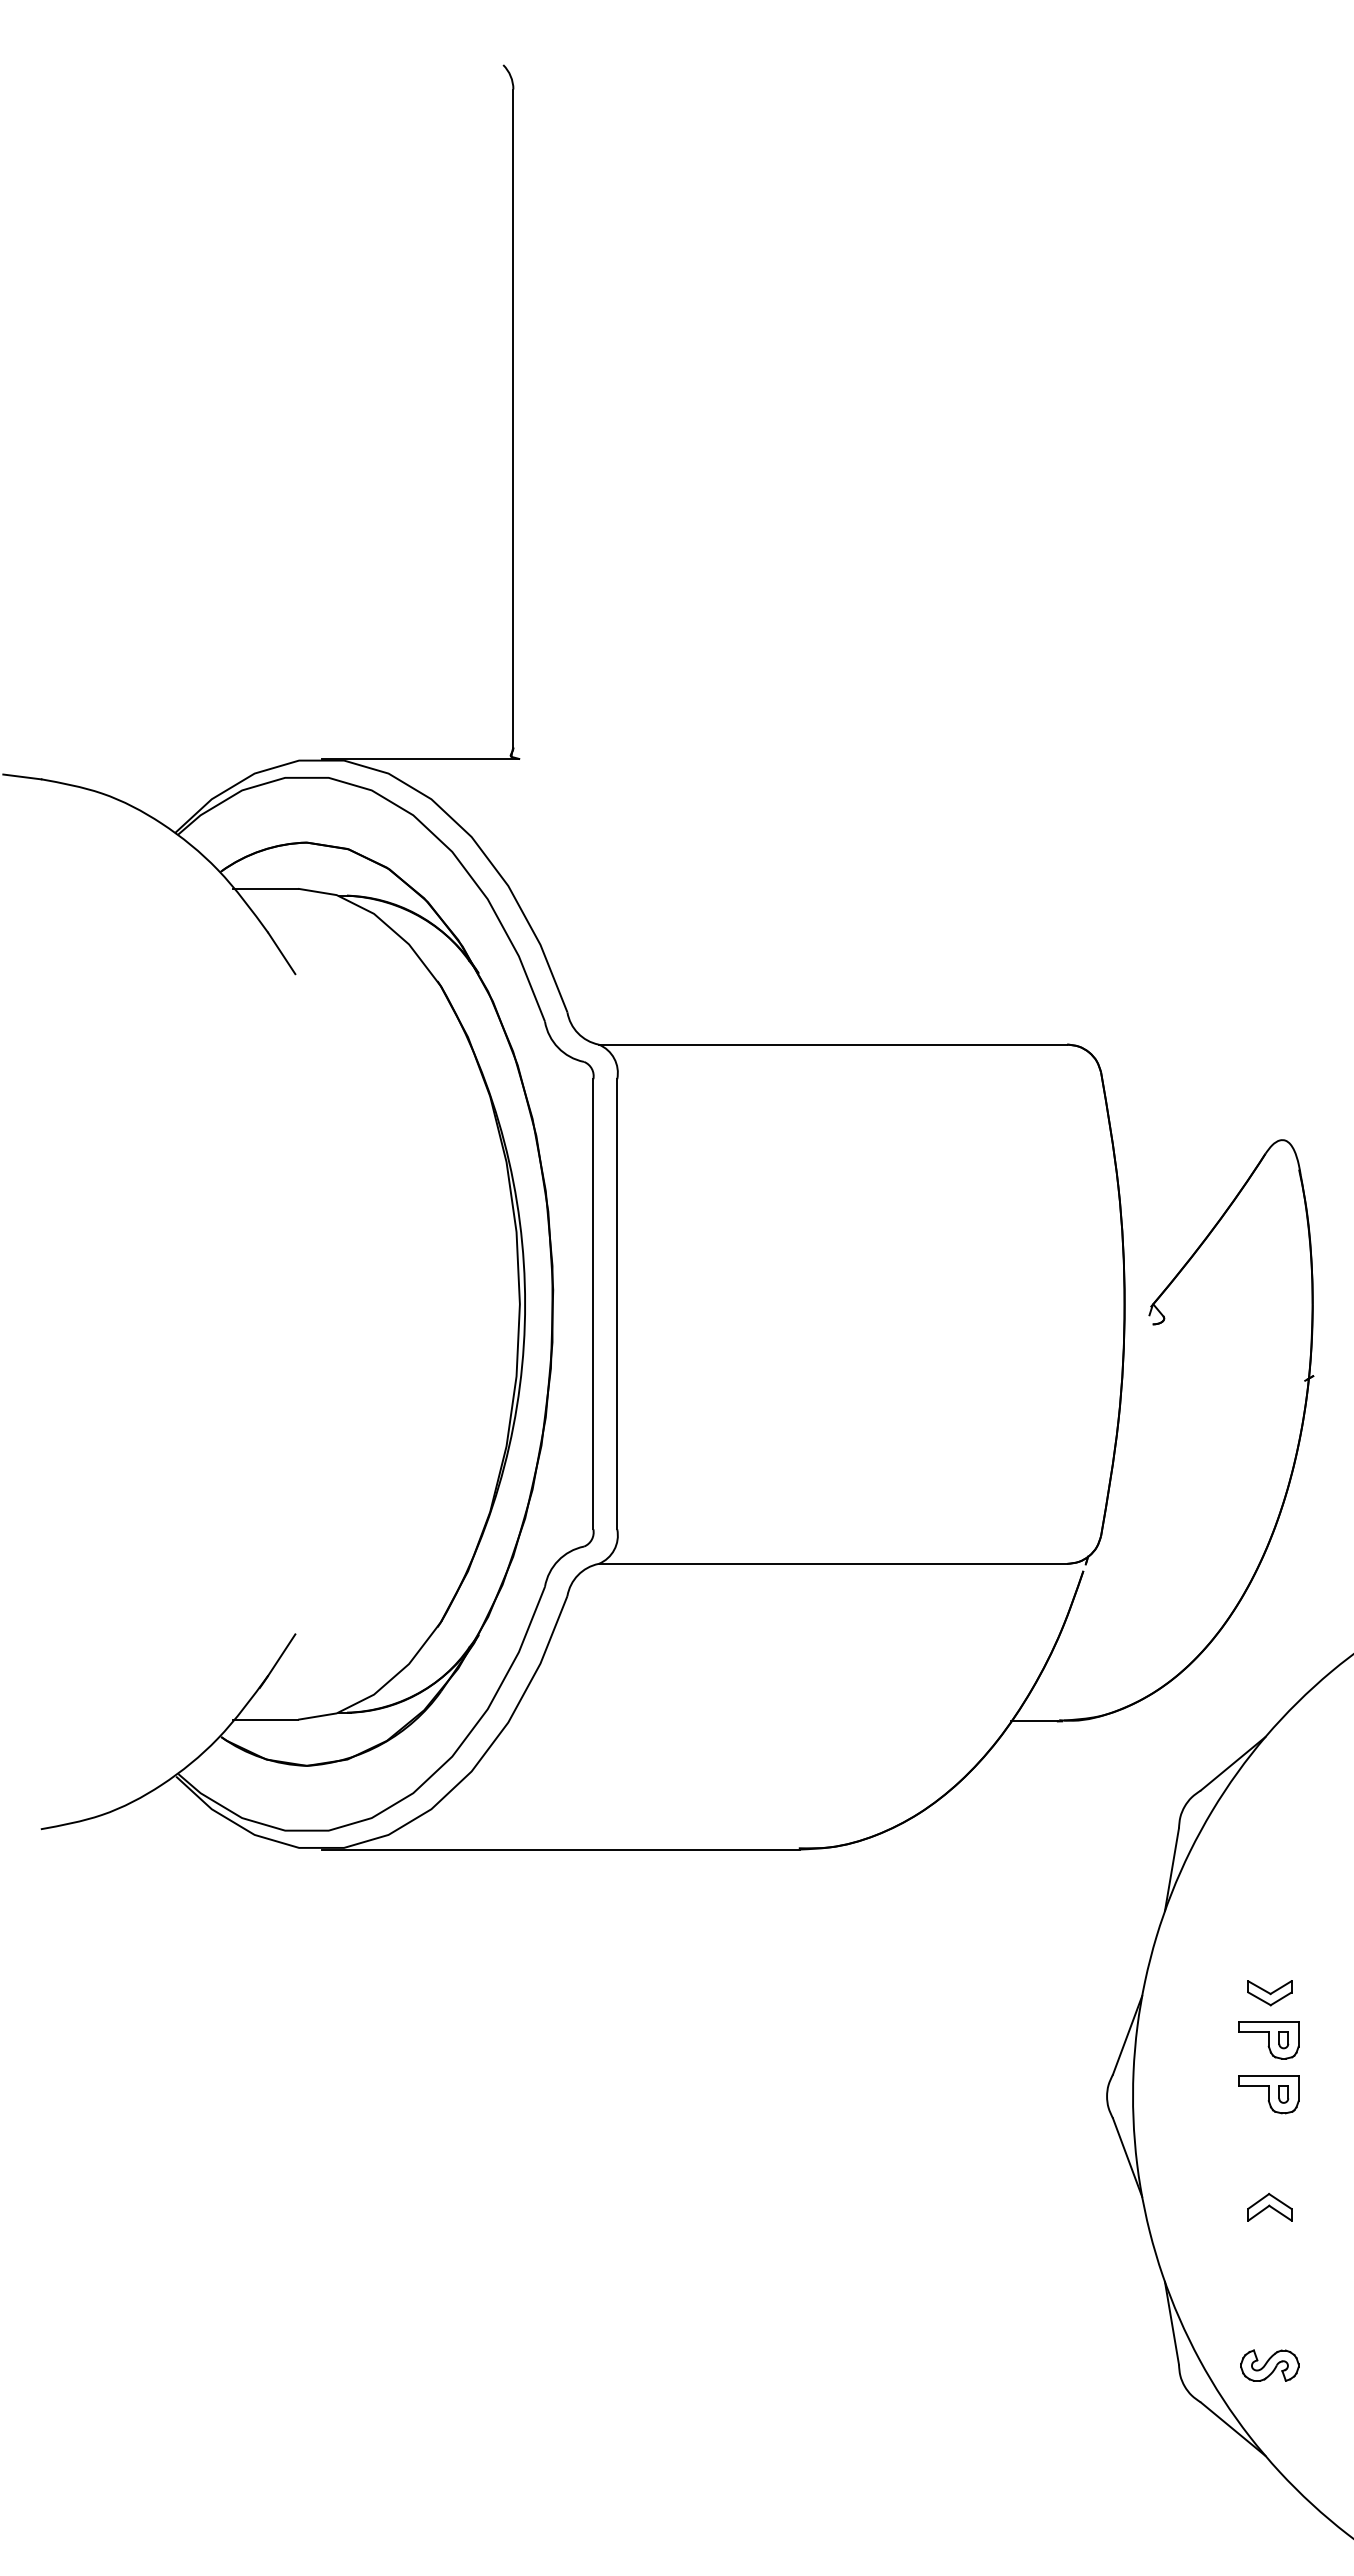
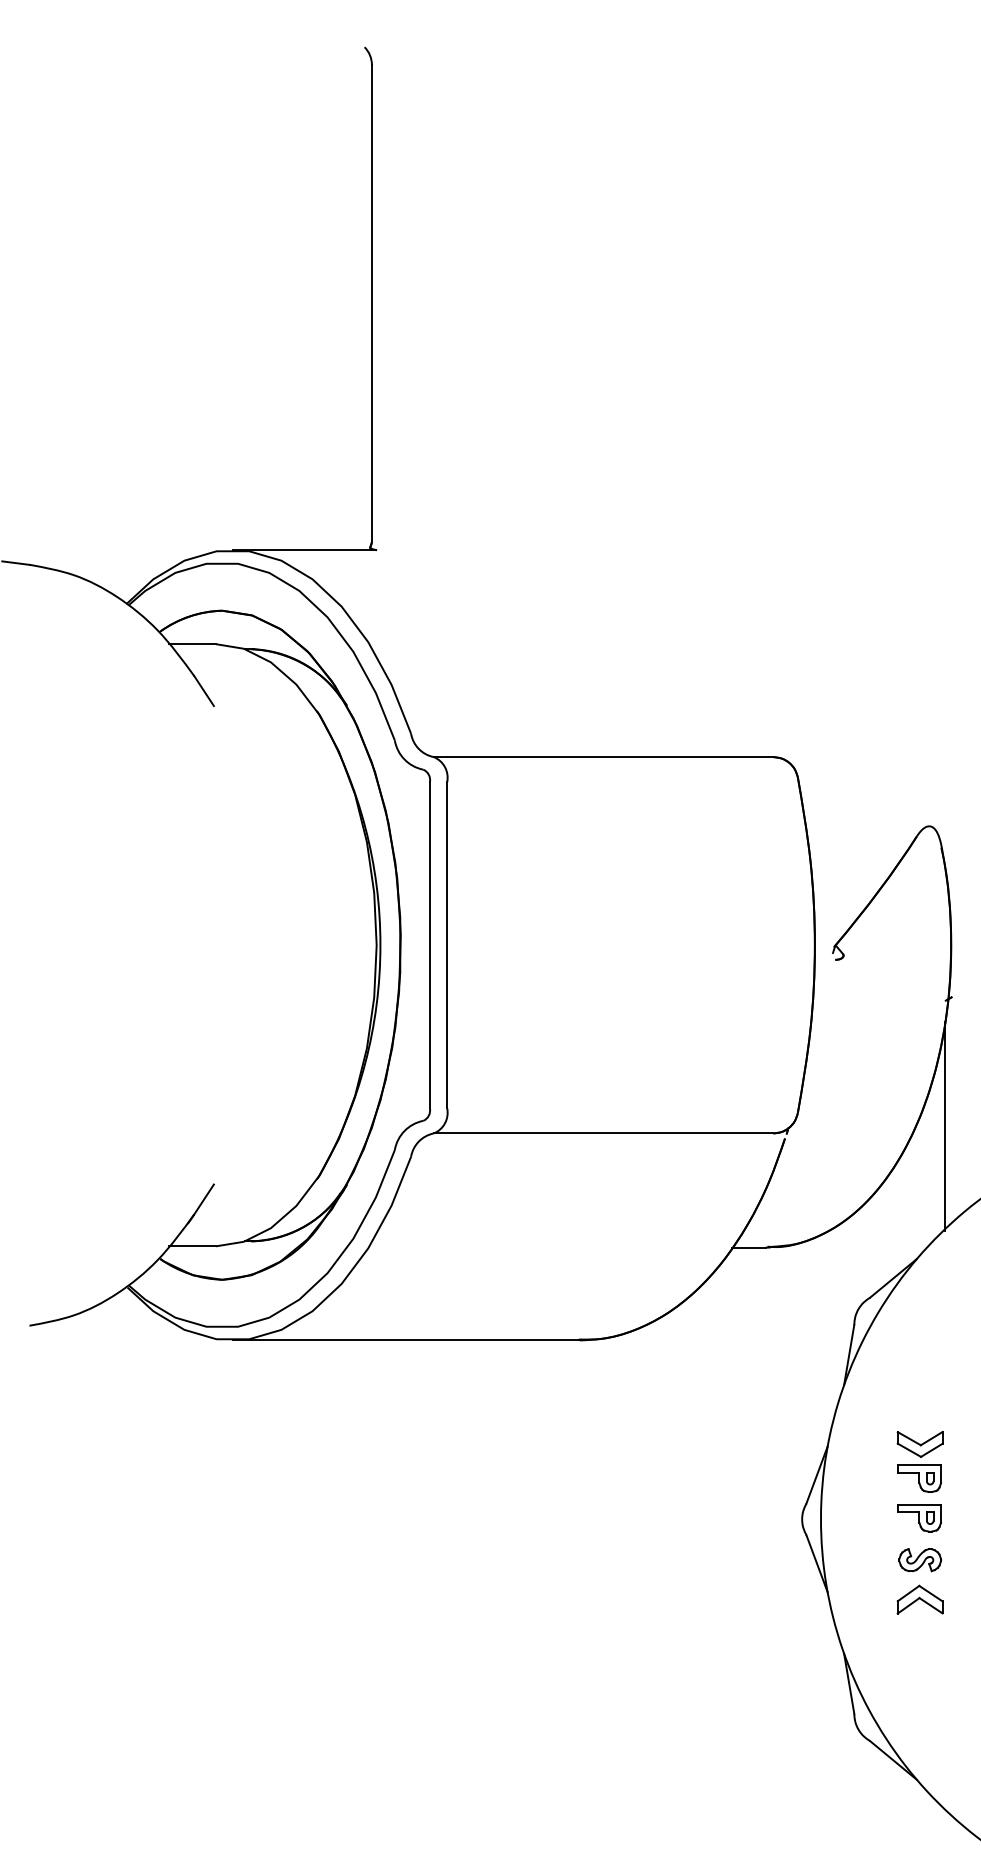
line: (1304, 1553) -> (945, 1125), added
part: (1269, 1993) -> (919, 1444), size x1.43
part: (1269, 2207) -> (919, 1599), size x1.43
part: (1269, 2365) -> (919, 1560), moved

